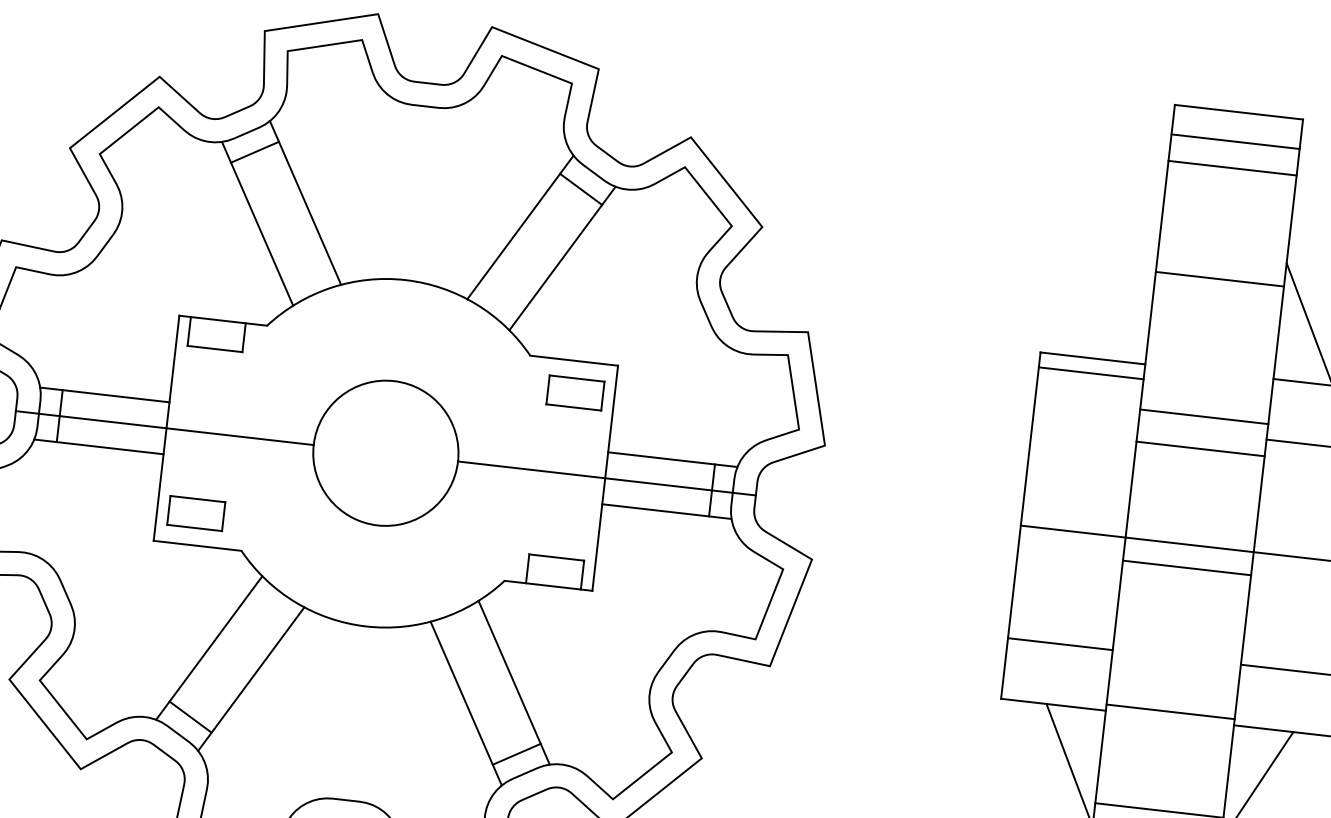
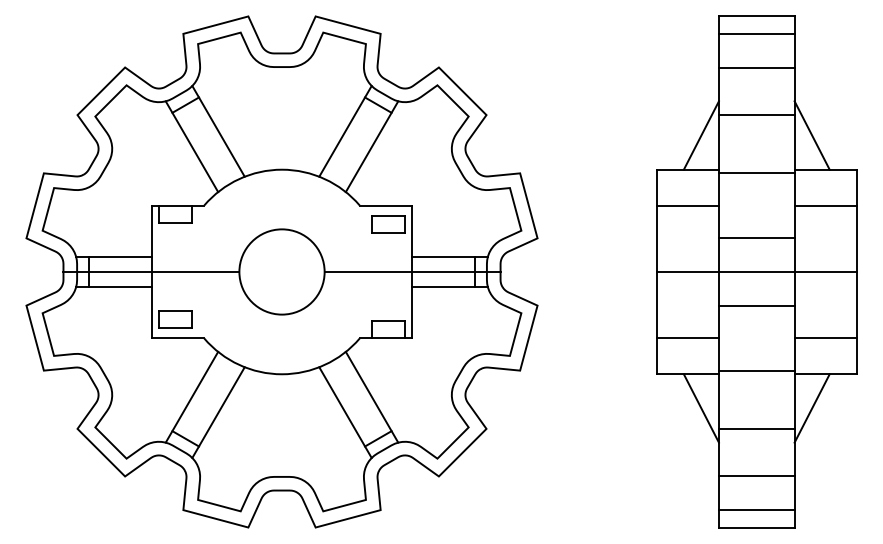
line: (1232, 168) -> (756, 67), moved
line: (1120, 302) -> (700, 135), added
line: (1090, 373) -> (687, 205), moved
line: (1203, 416) -> (756, 173), moved
line: (1200, 449) -> (756, 238), moved
line: (1186, 567) -> (756, 305), moved

